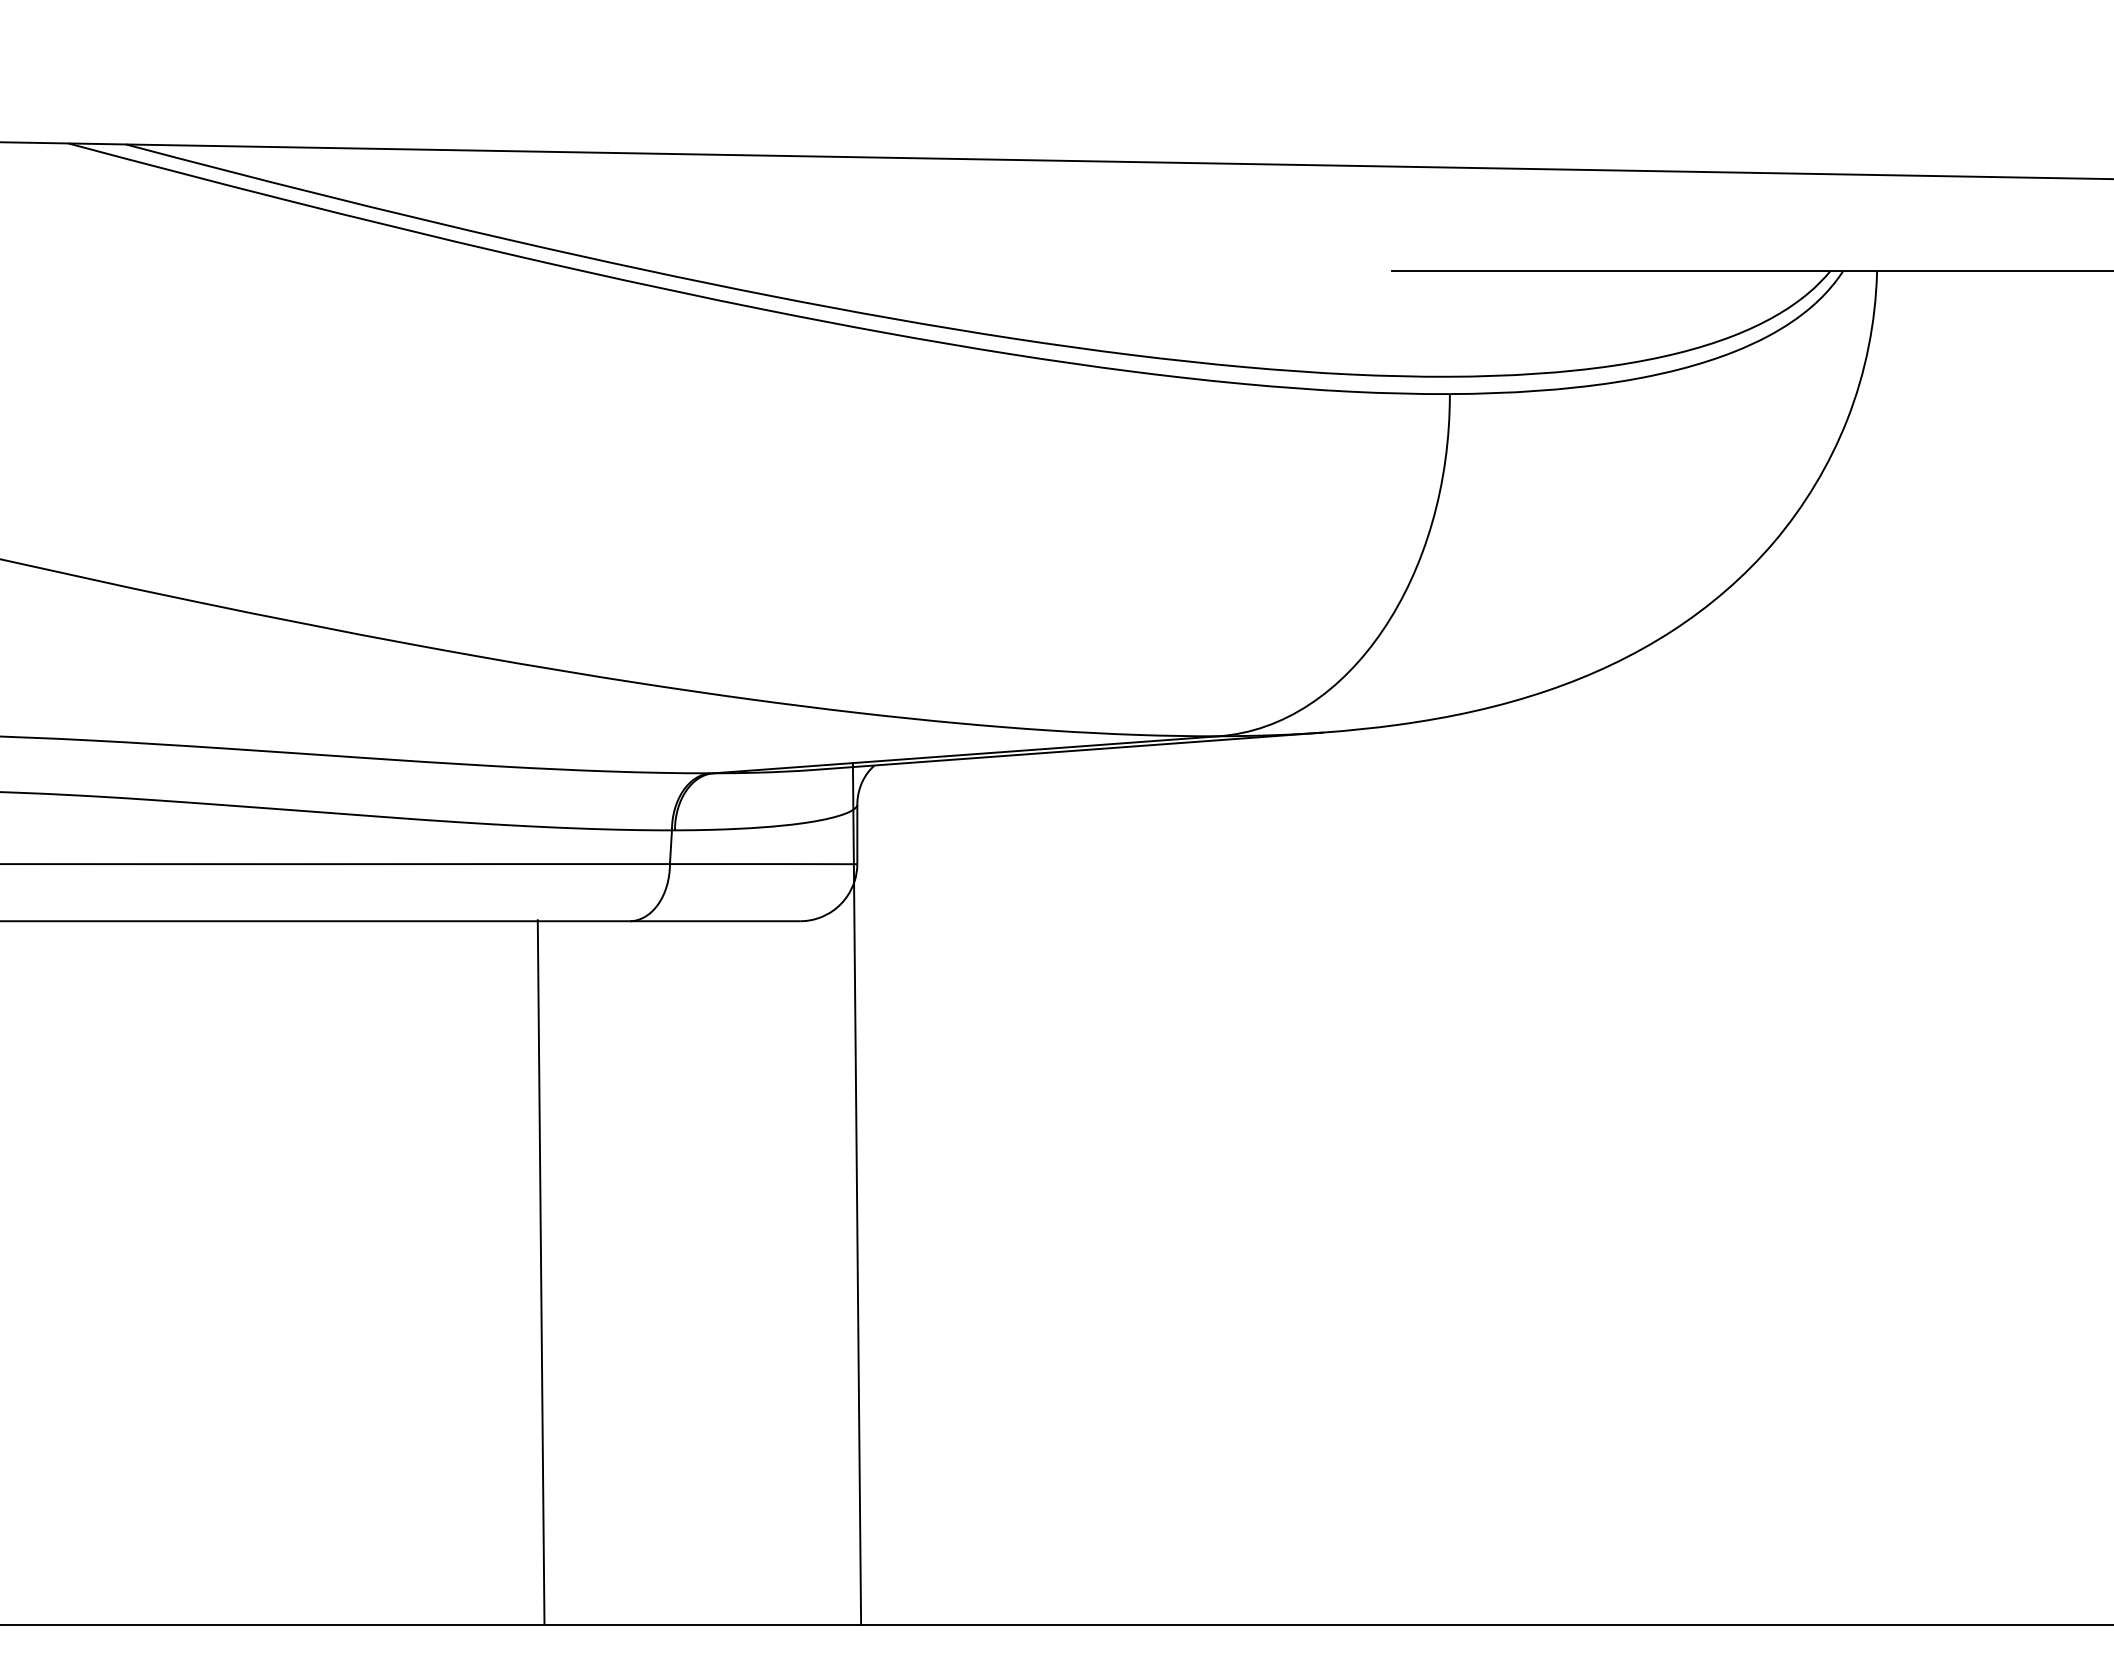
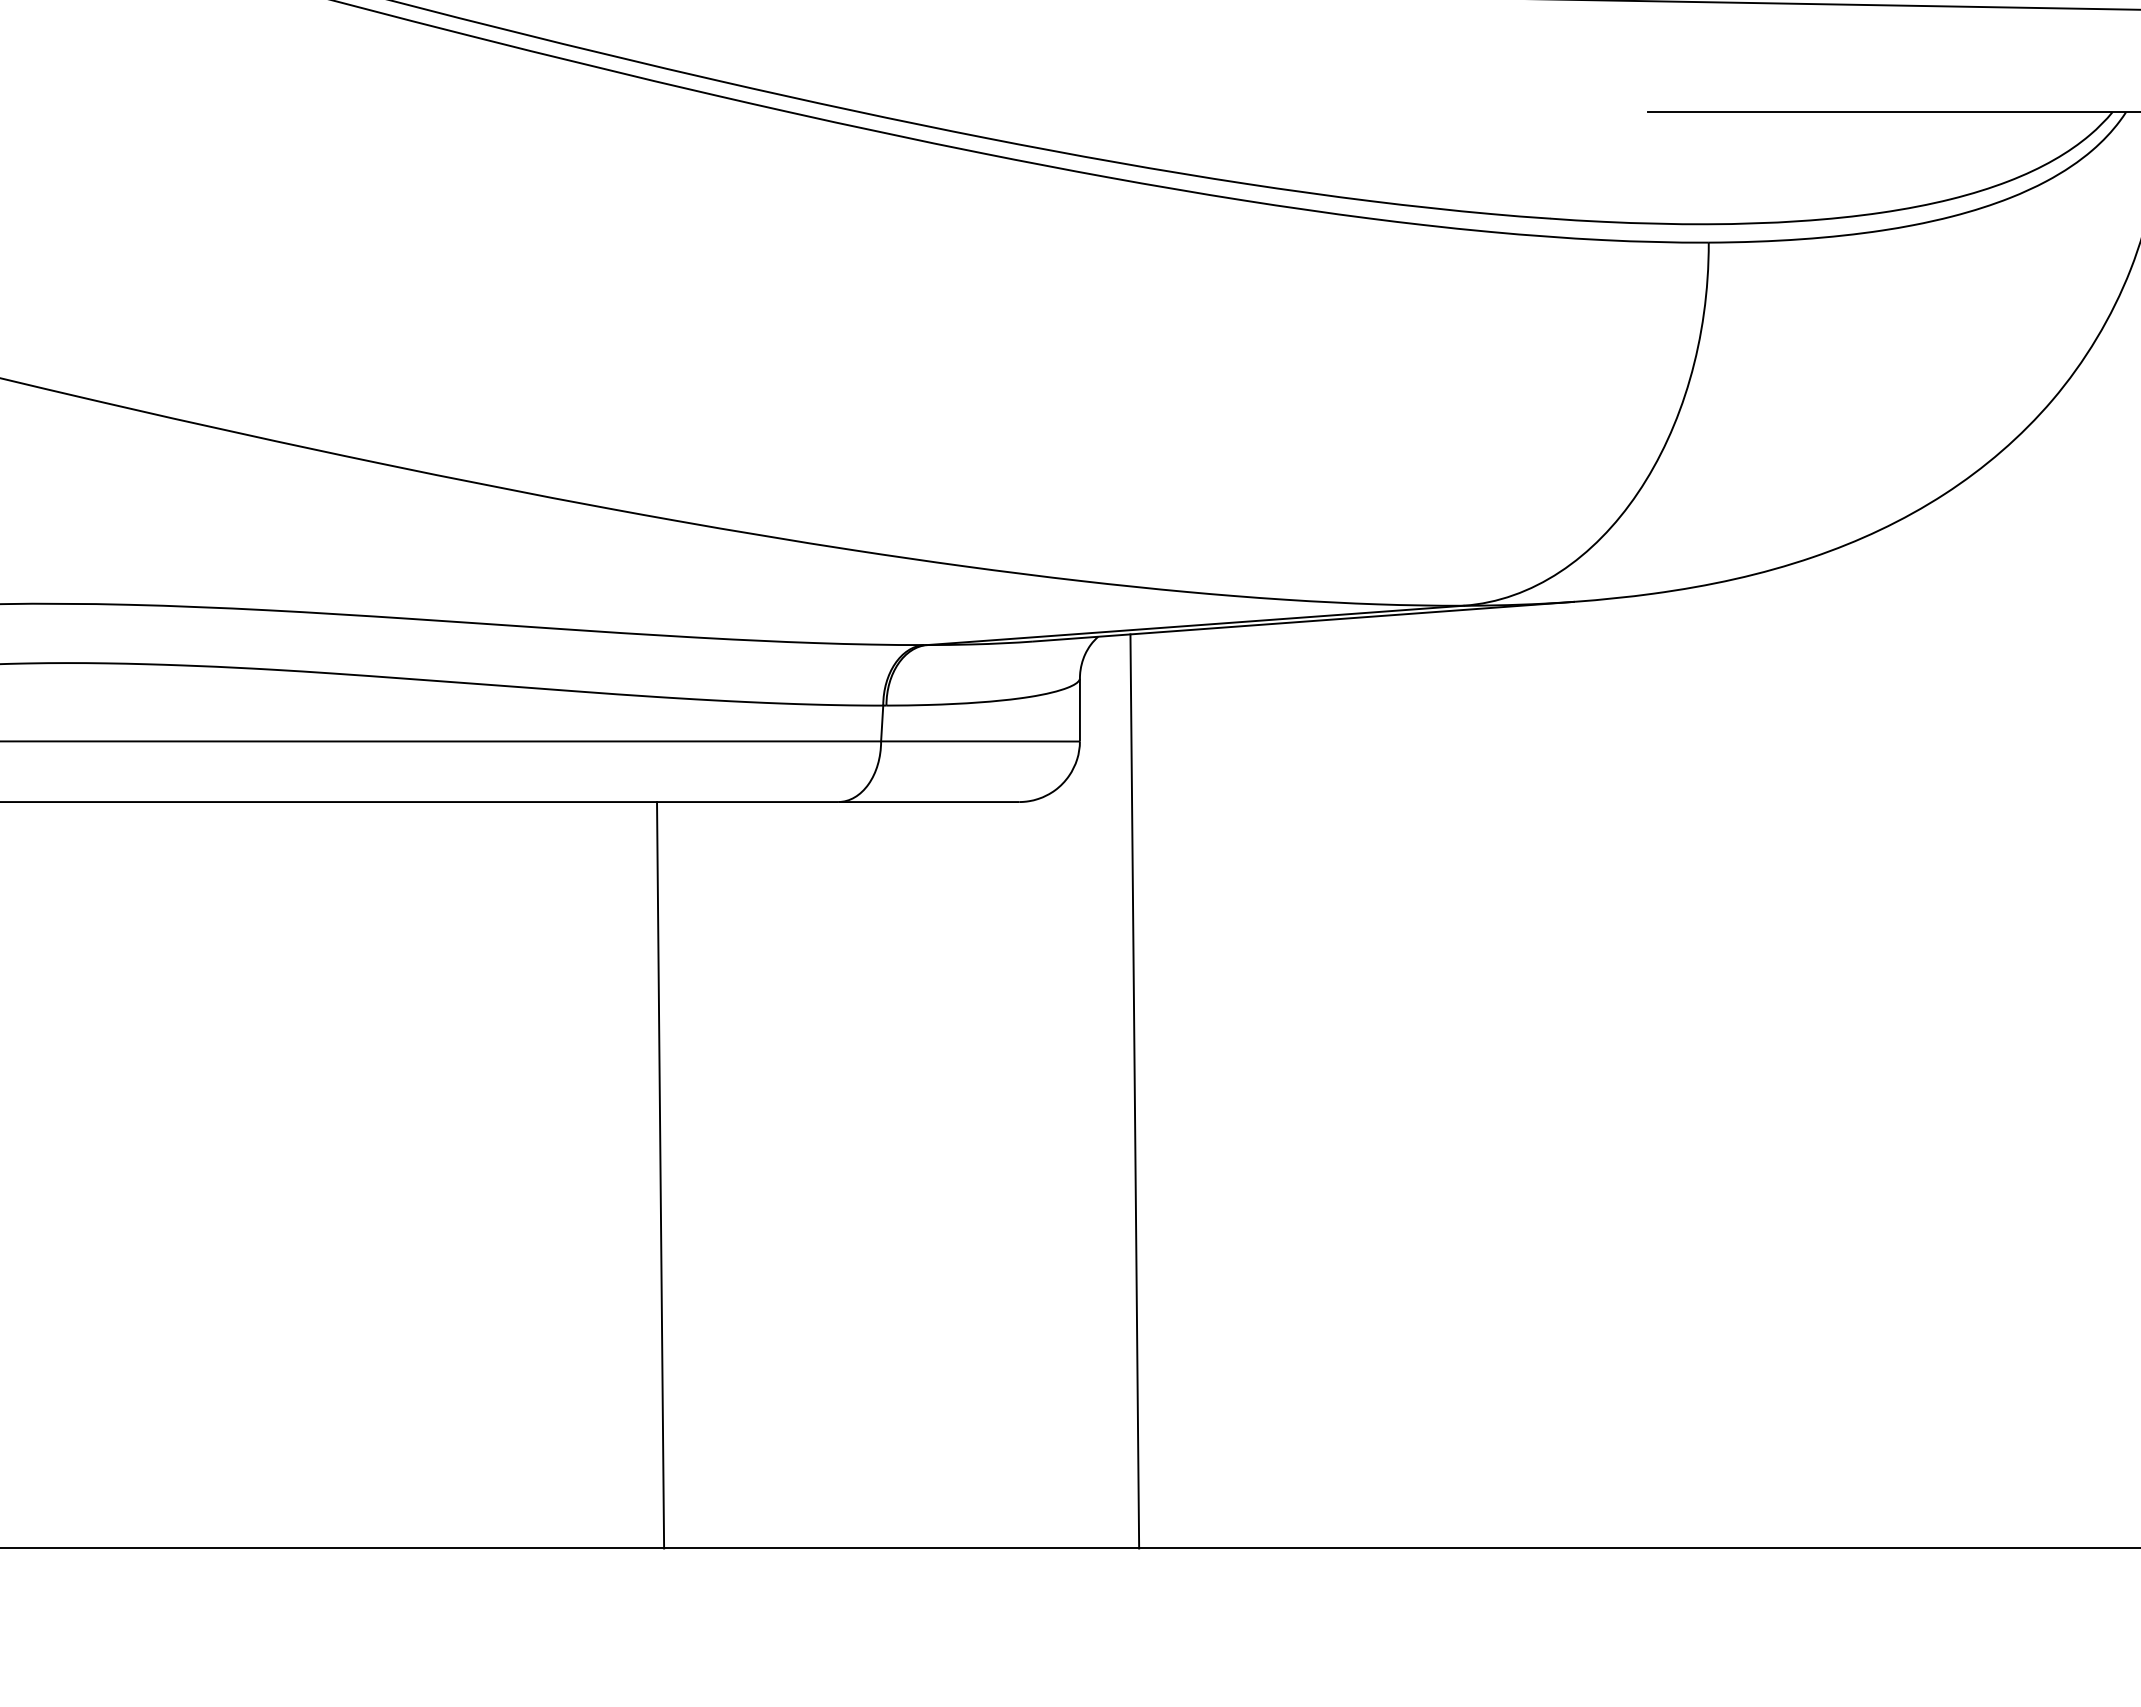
line: (856, 1193) -> (1134, 1090), moved
line: (540, 1271) -> (659, 1174), moved

